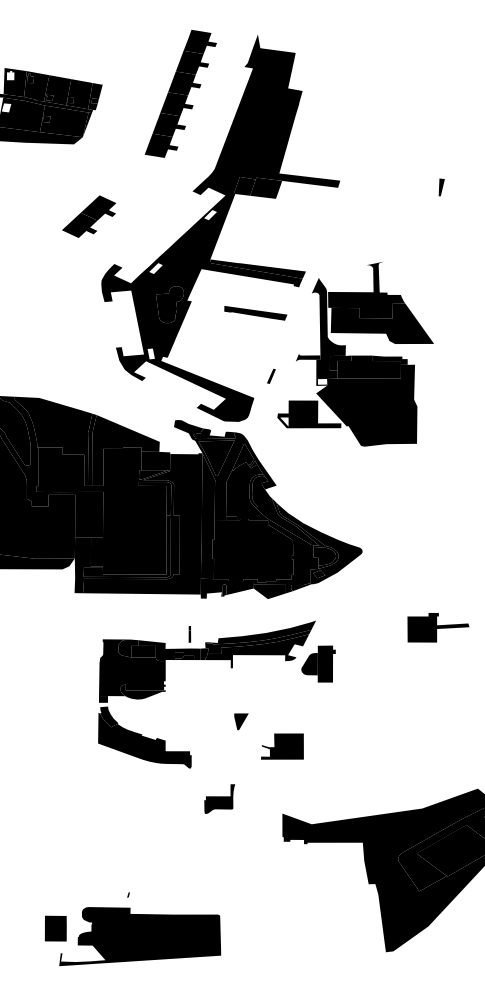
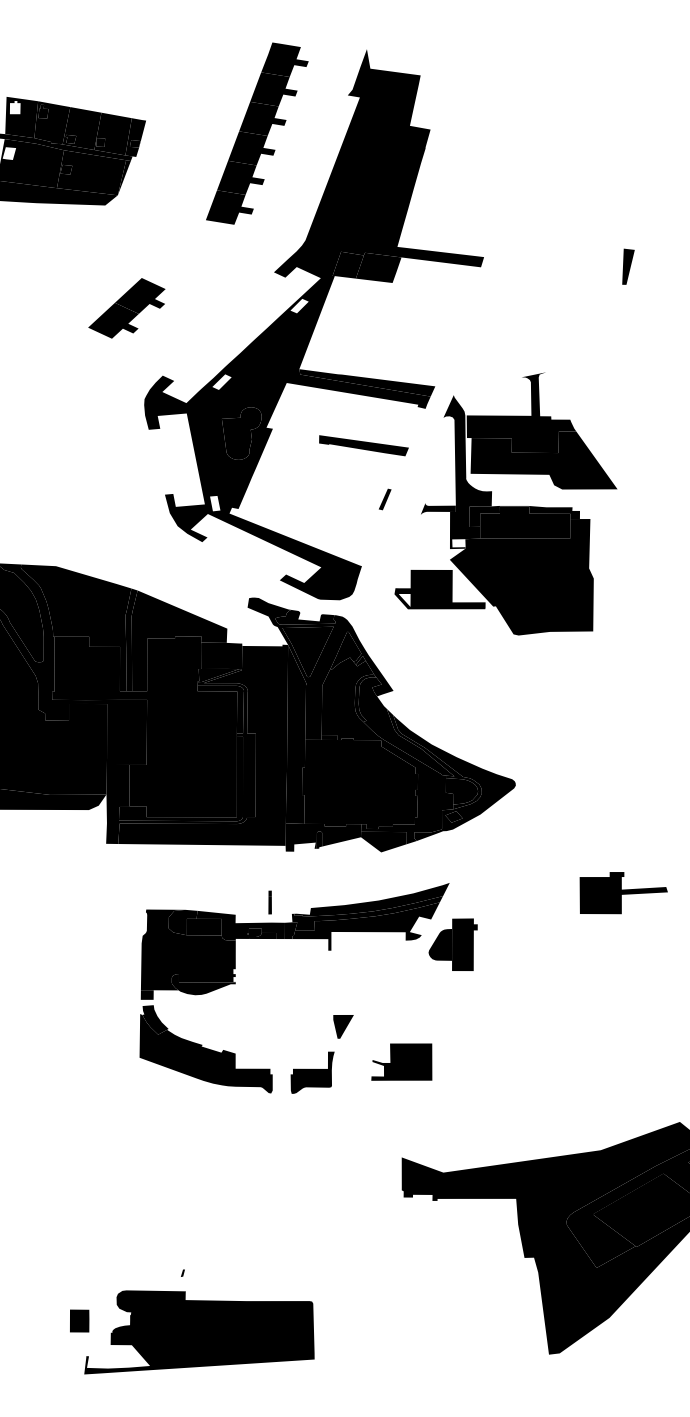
part: (441, 187) -> (628, 266), size x1.43
part: (270, 376) -> (384, 499), moved
part: (219, 798) -> (312, 1072), moved
part: (55, 928) -> (79, 1320), size x0.62

